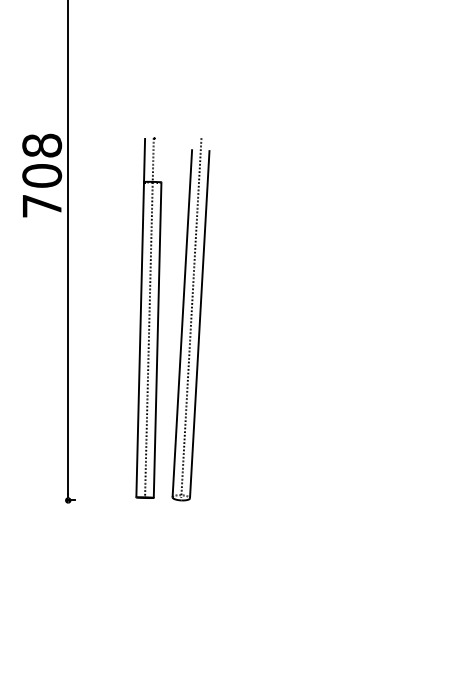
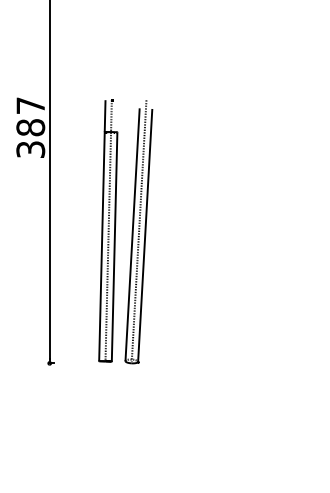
text: (41, 175) -> (30, 127), 708 -> 387

